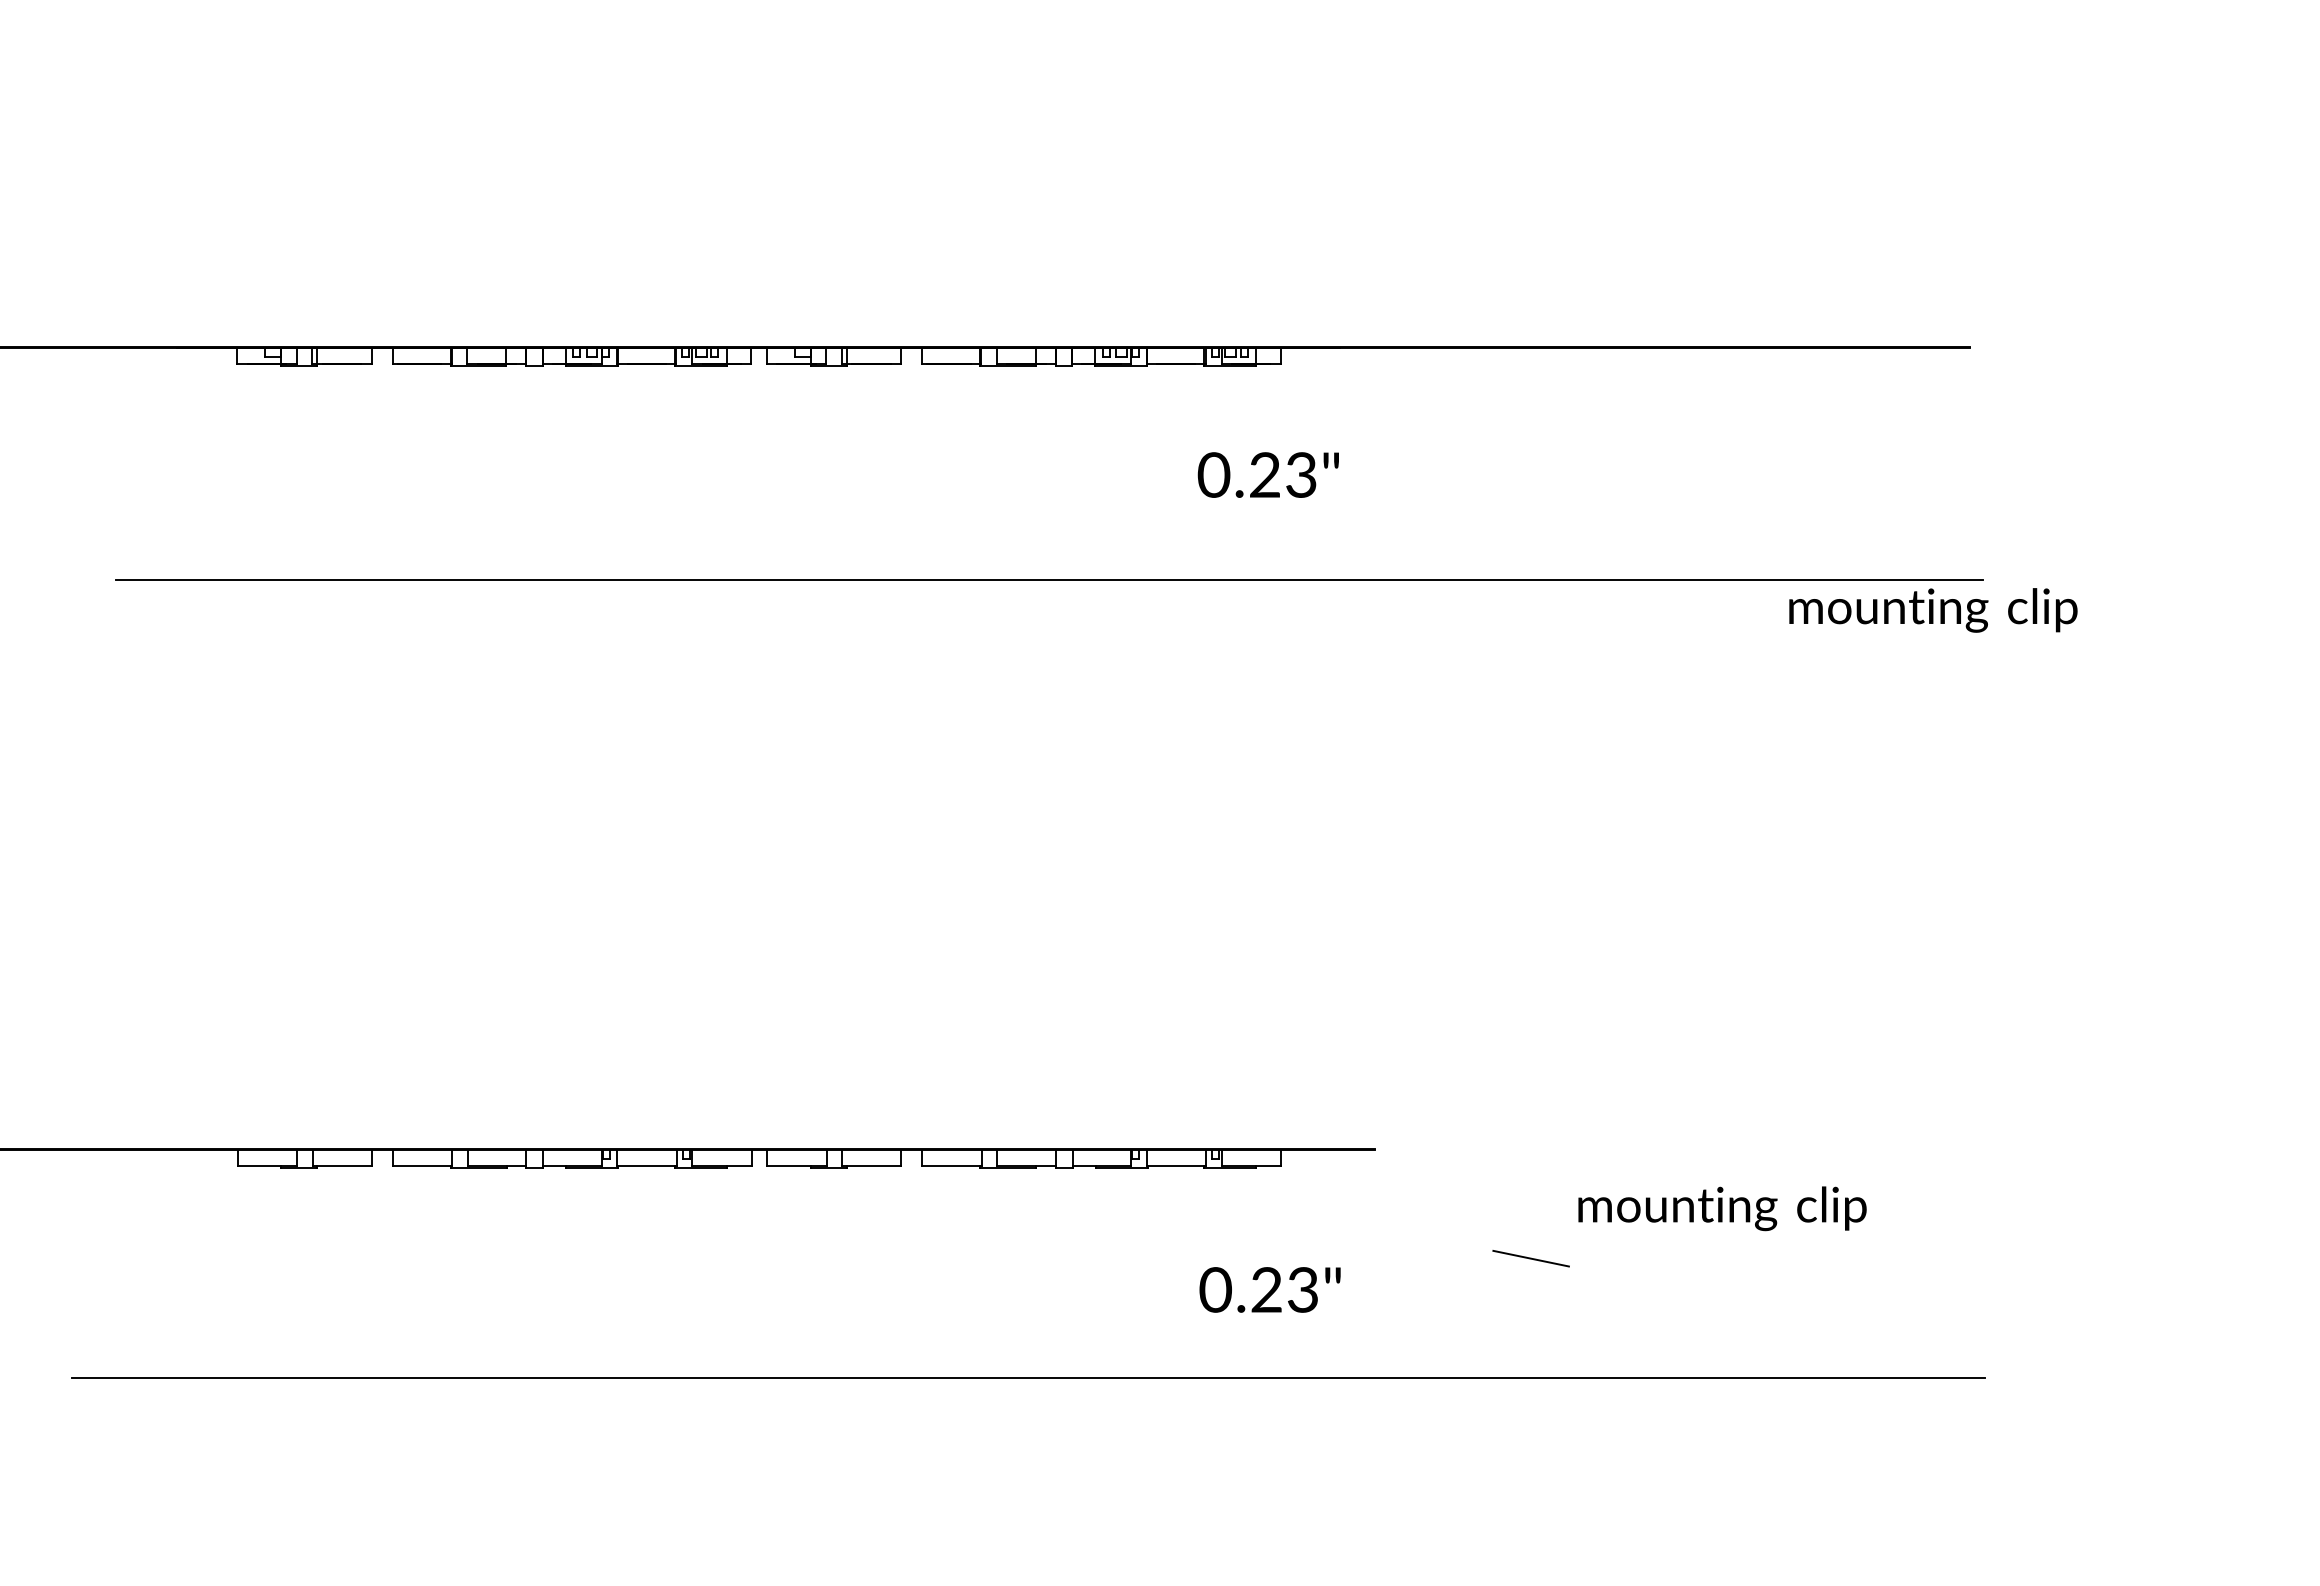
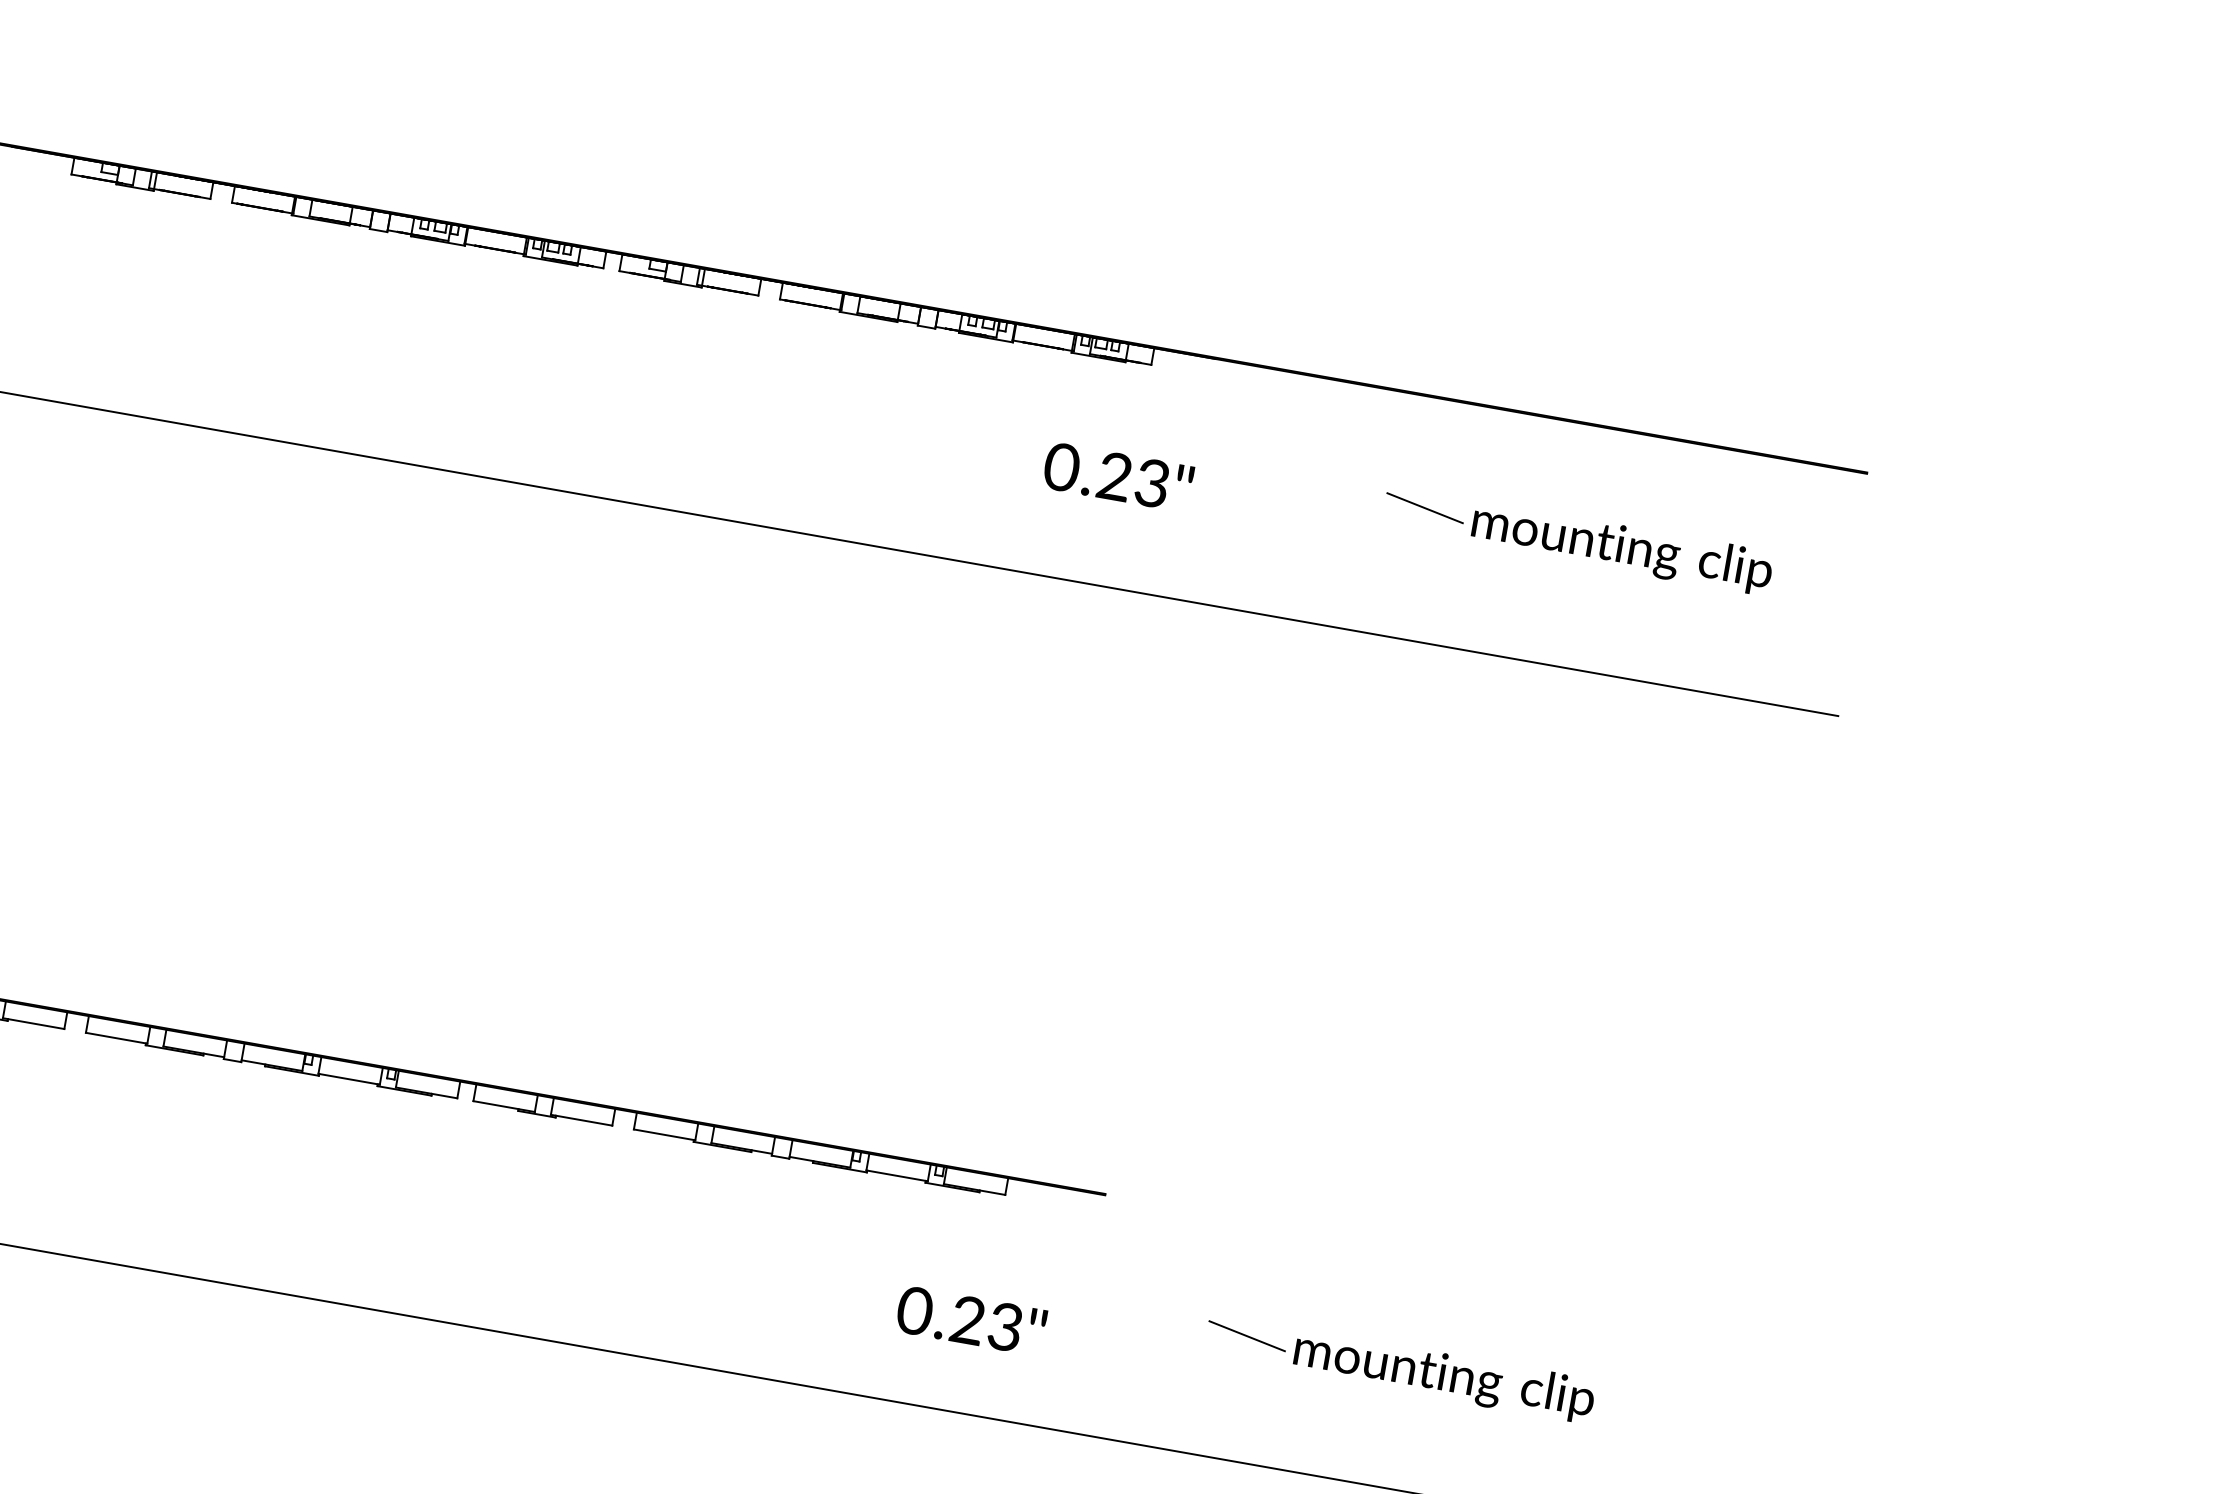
line: (1560, 453) -> (1424, 508), added
text: (1933, 610) -> (1622, 548), moved
text: (1722, 1208) -> (1444, 1376), moved

